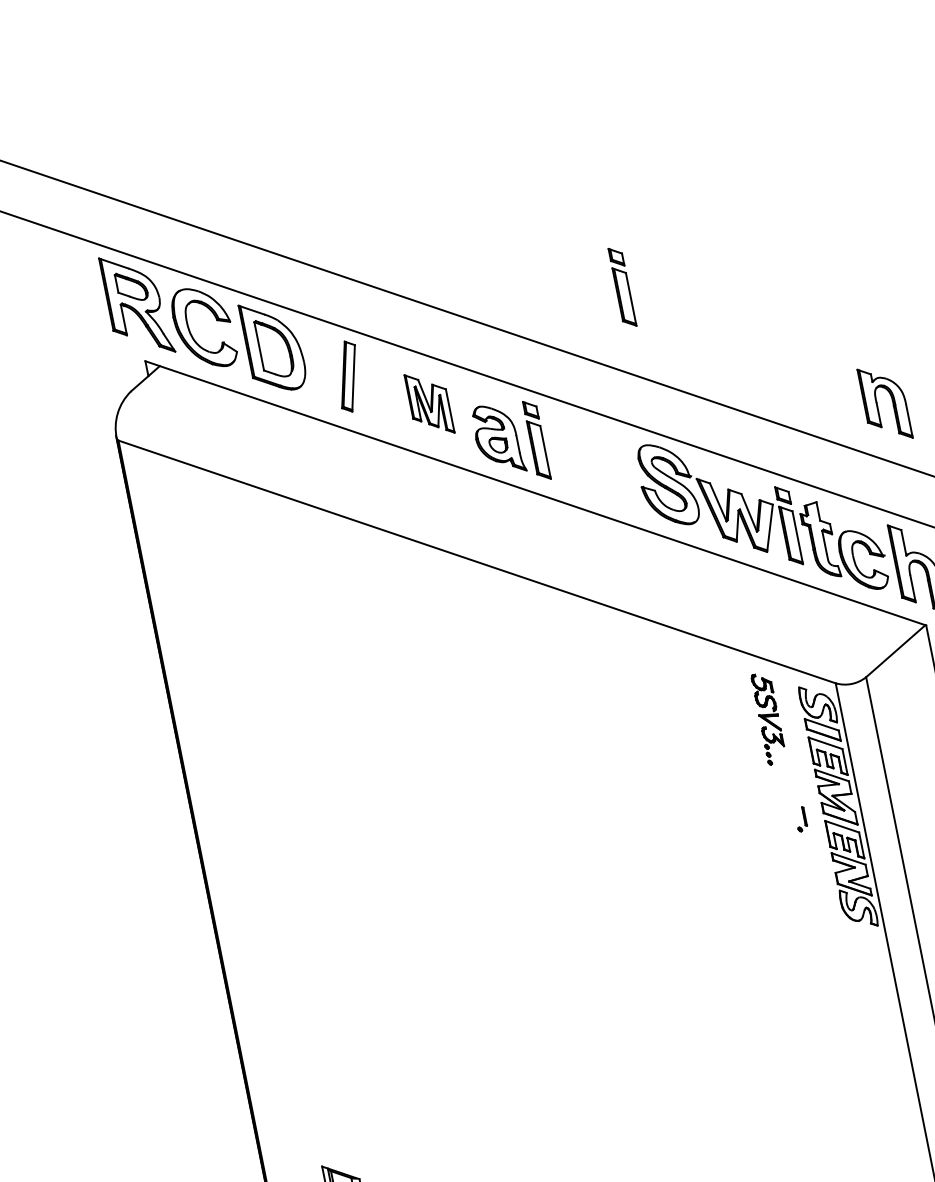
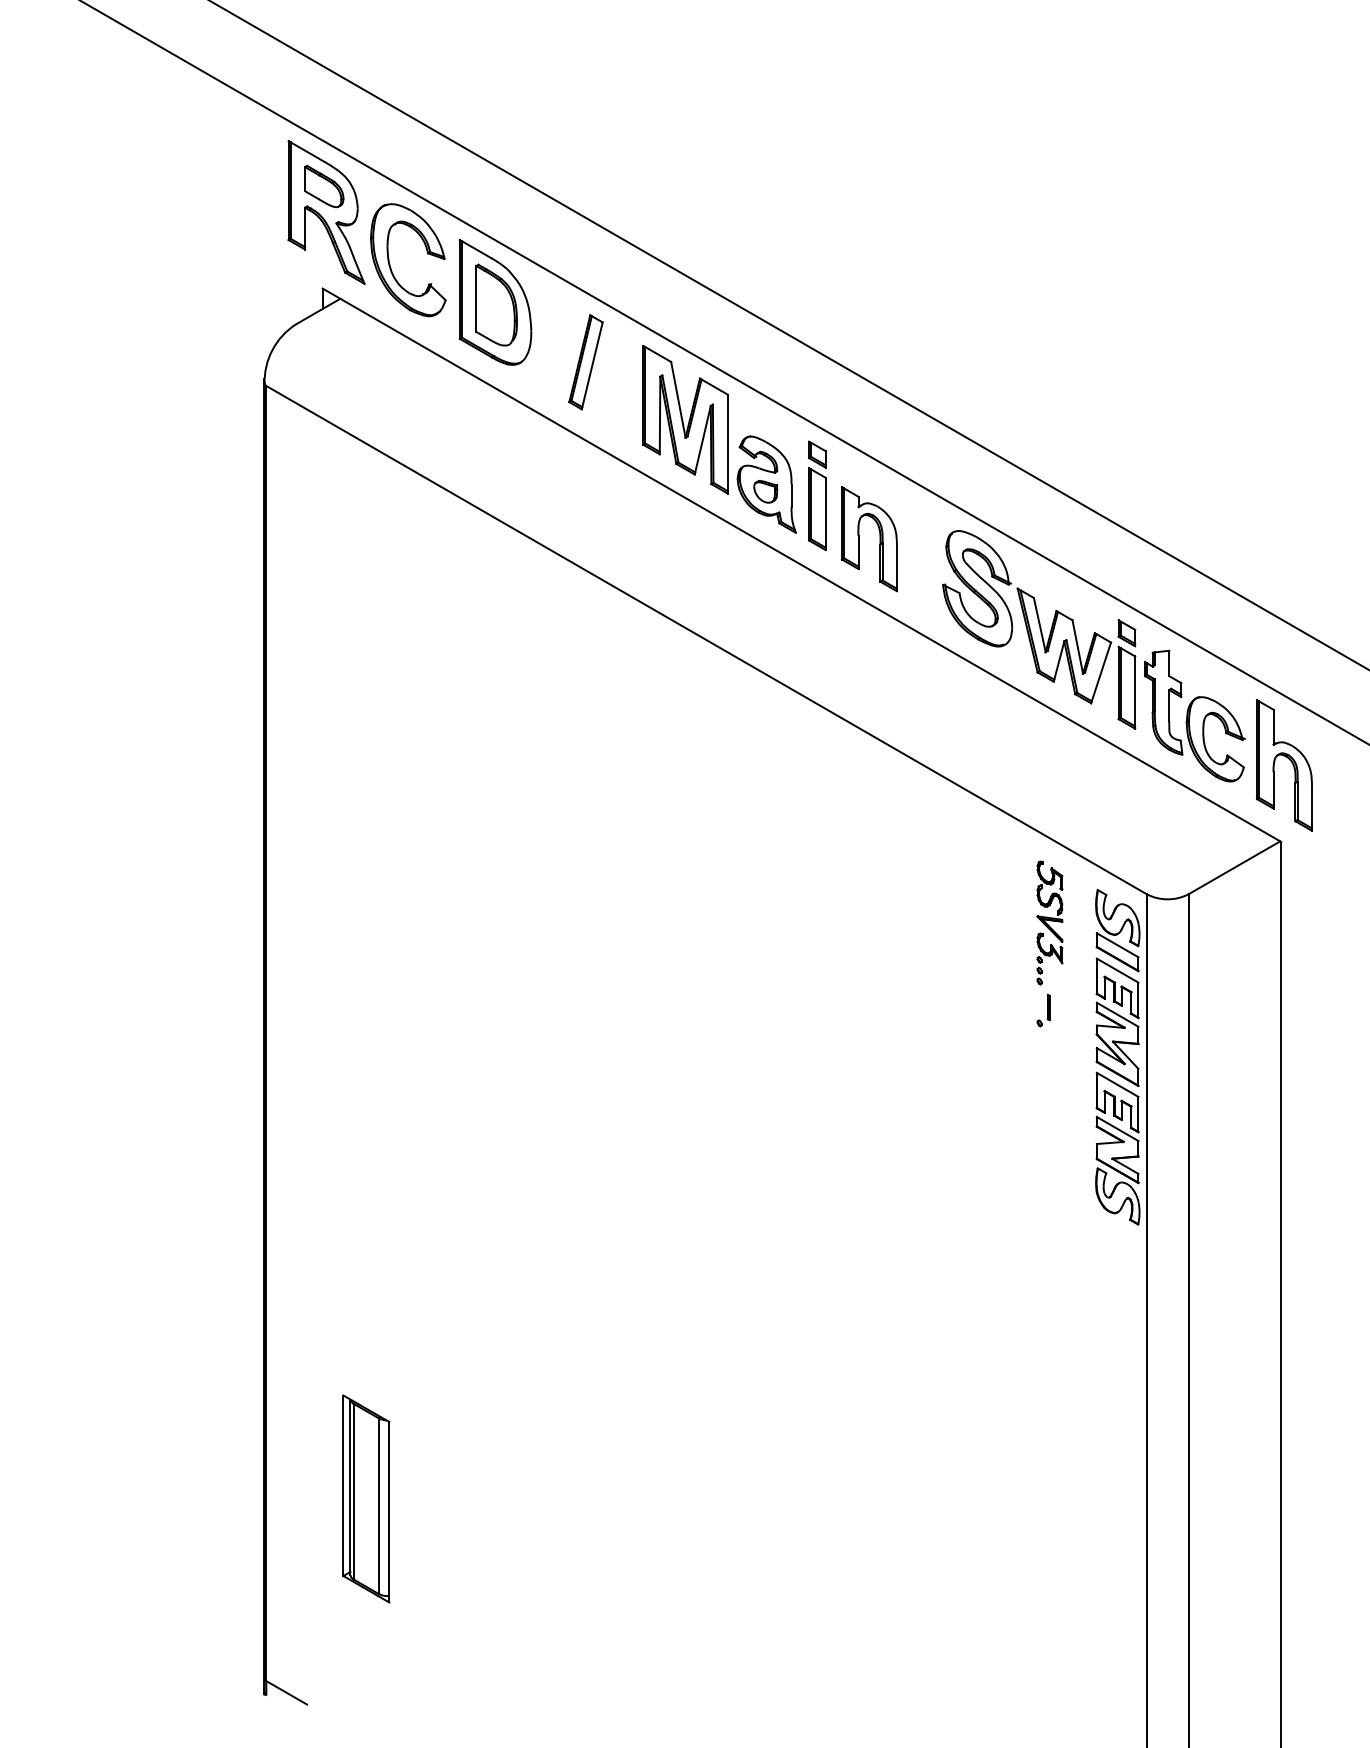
part: (622, 287) -> (970, 316), removed
part: (429, 403) -> (685, 419), size x1.67
part: (877, 405) -> (859, 539), moved
part: (801, 819) -> (1043, 1010), moved

